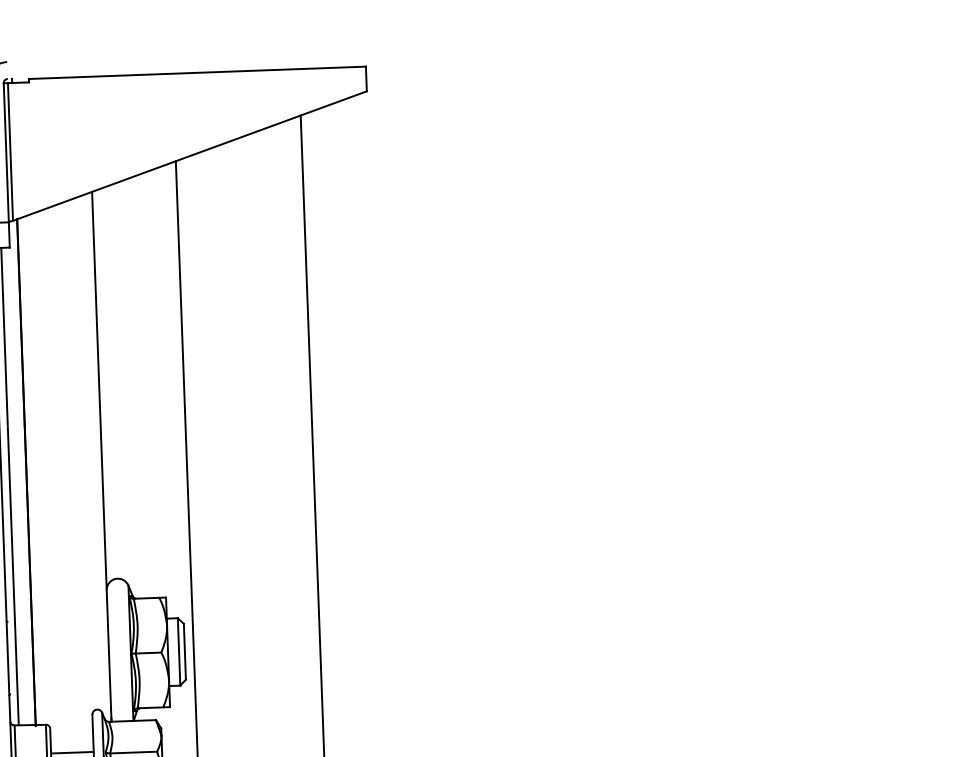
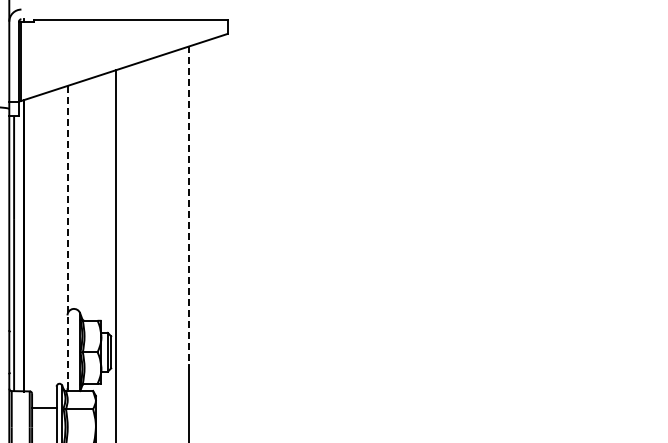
line: (311, 393) -> (189, 206), solid -> dashed
line: (101, 449) -> (67, 234), solid -> dashed

